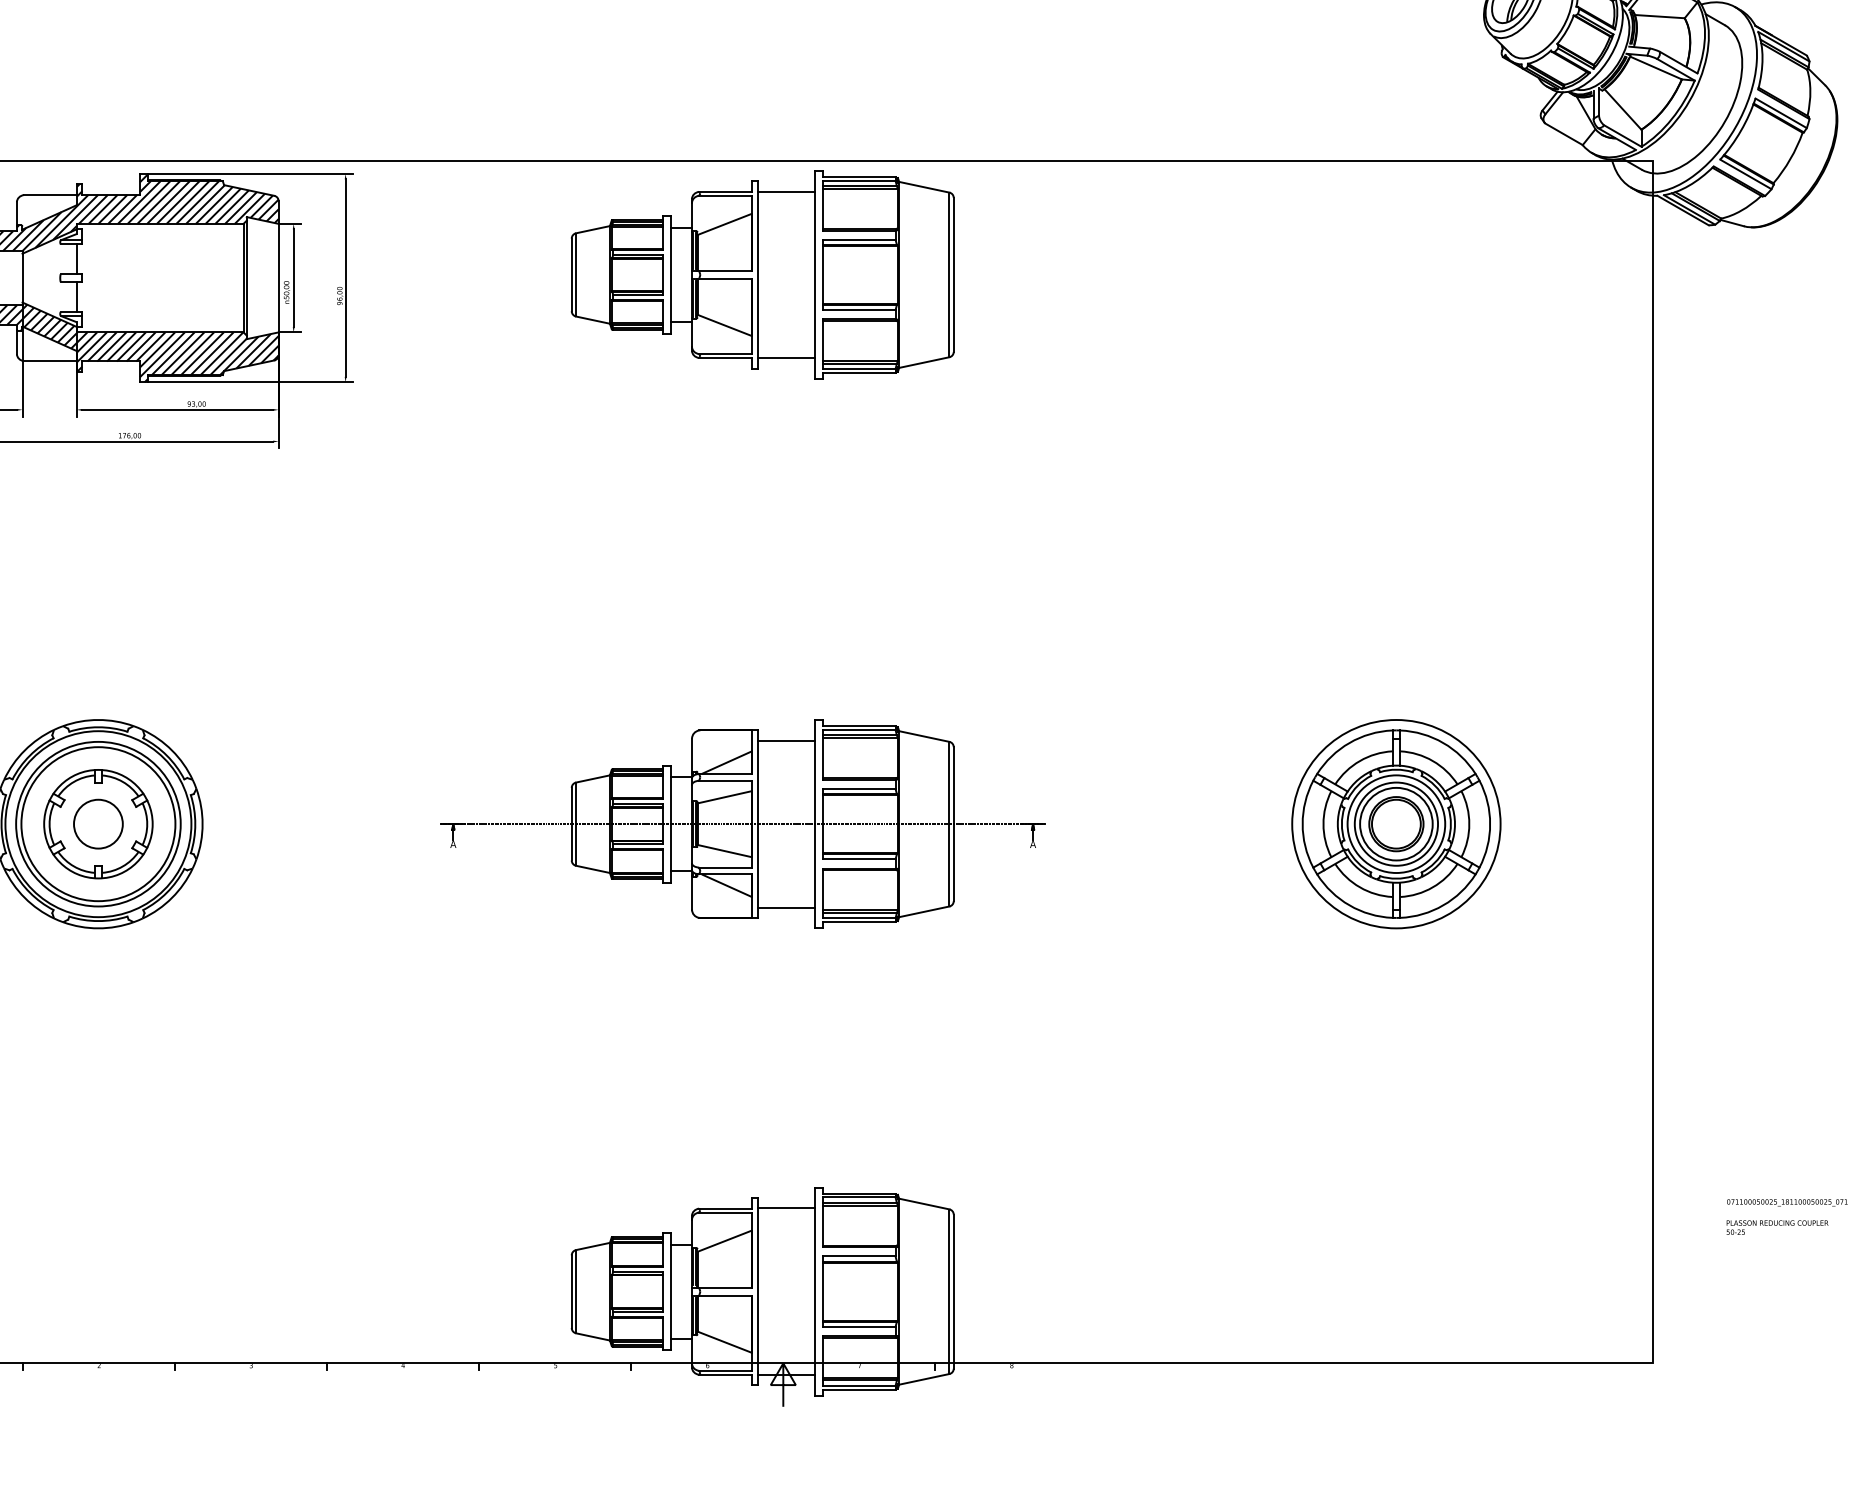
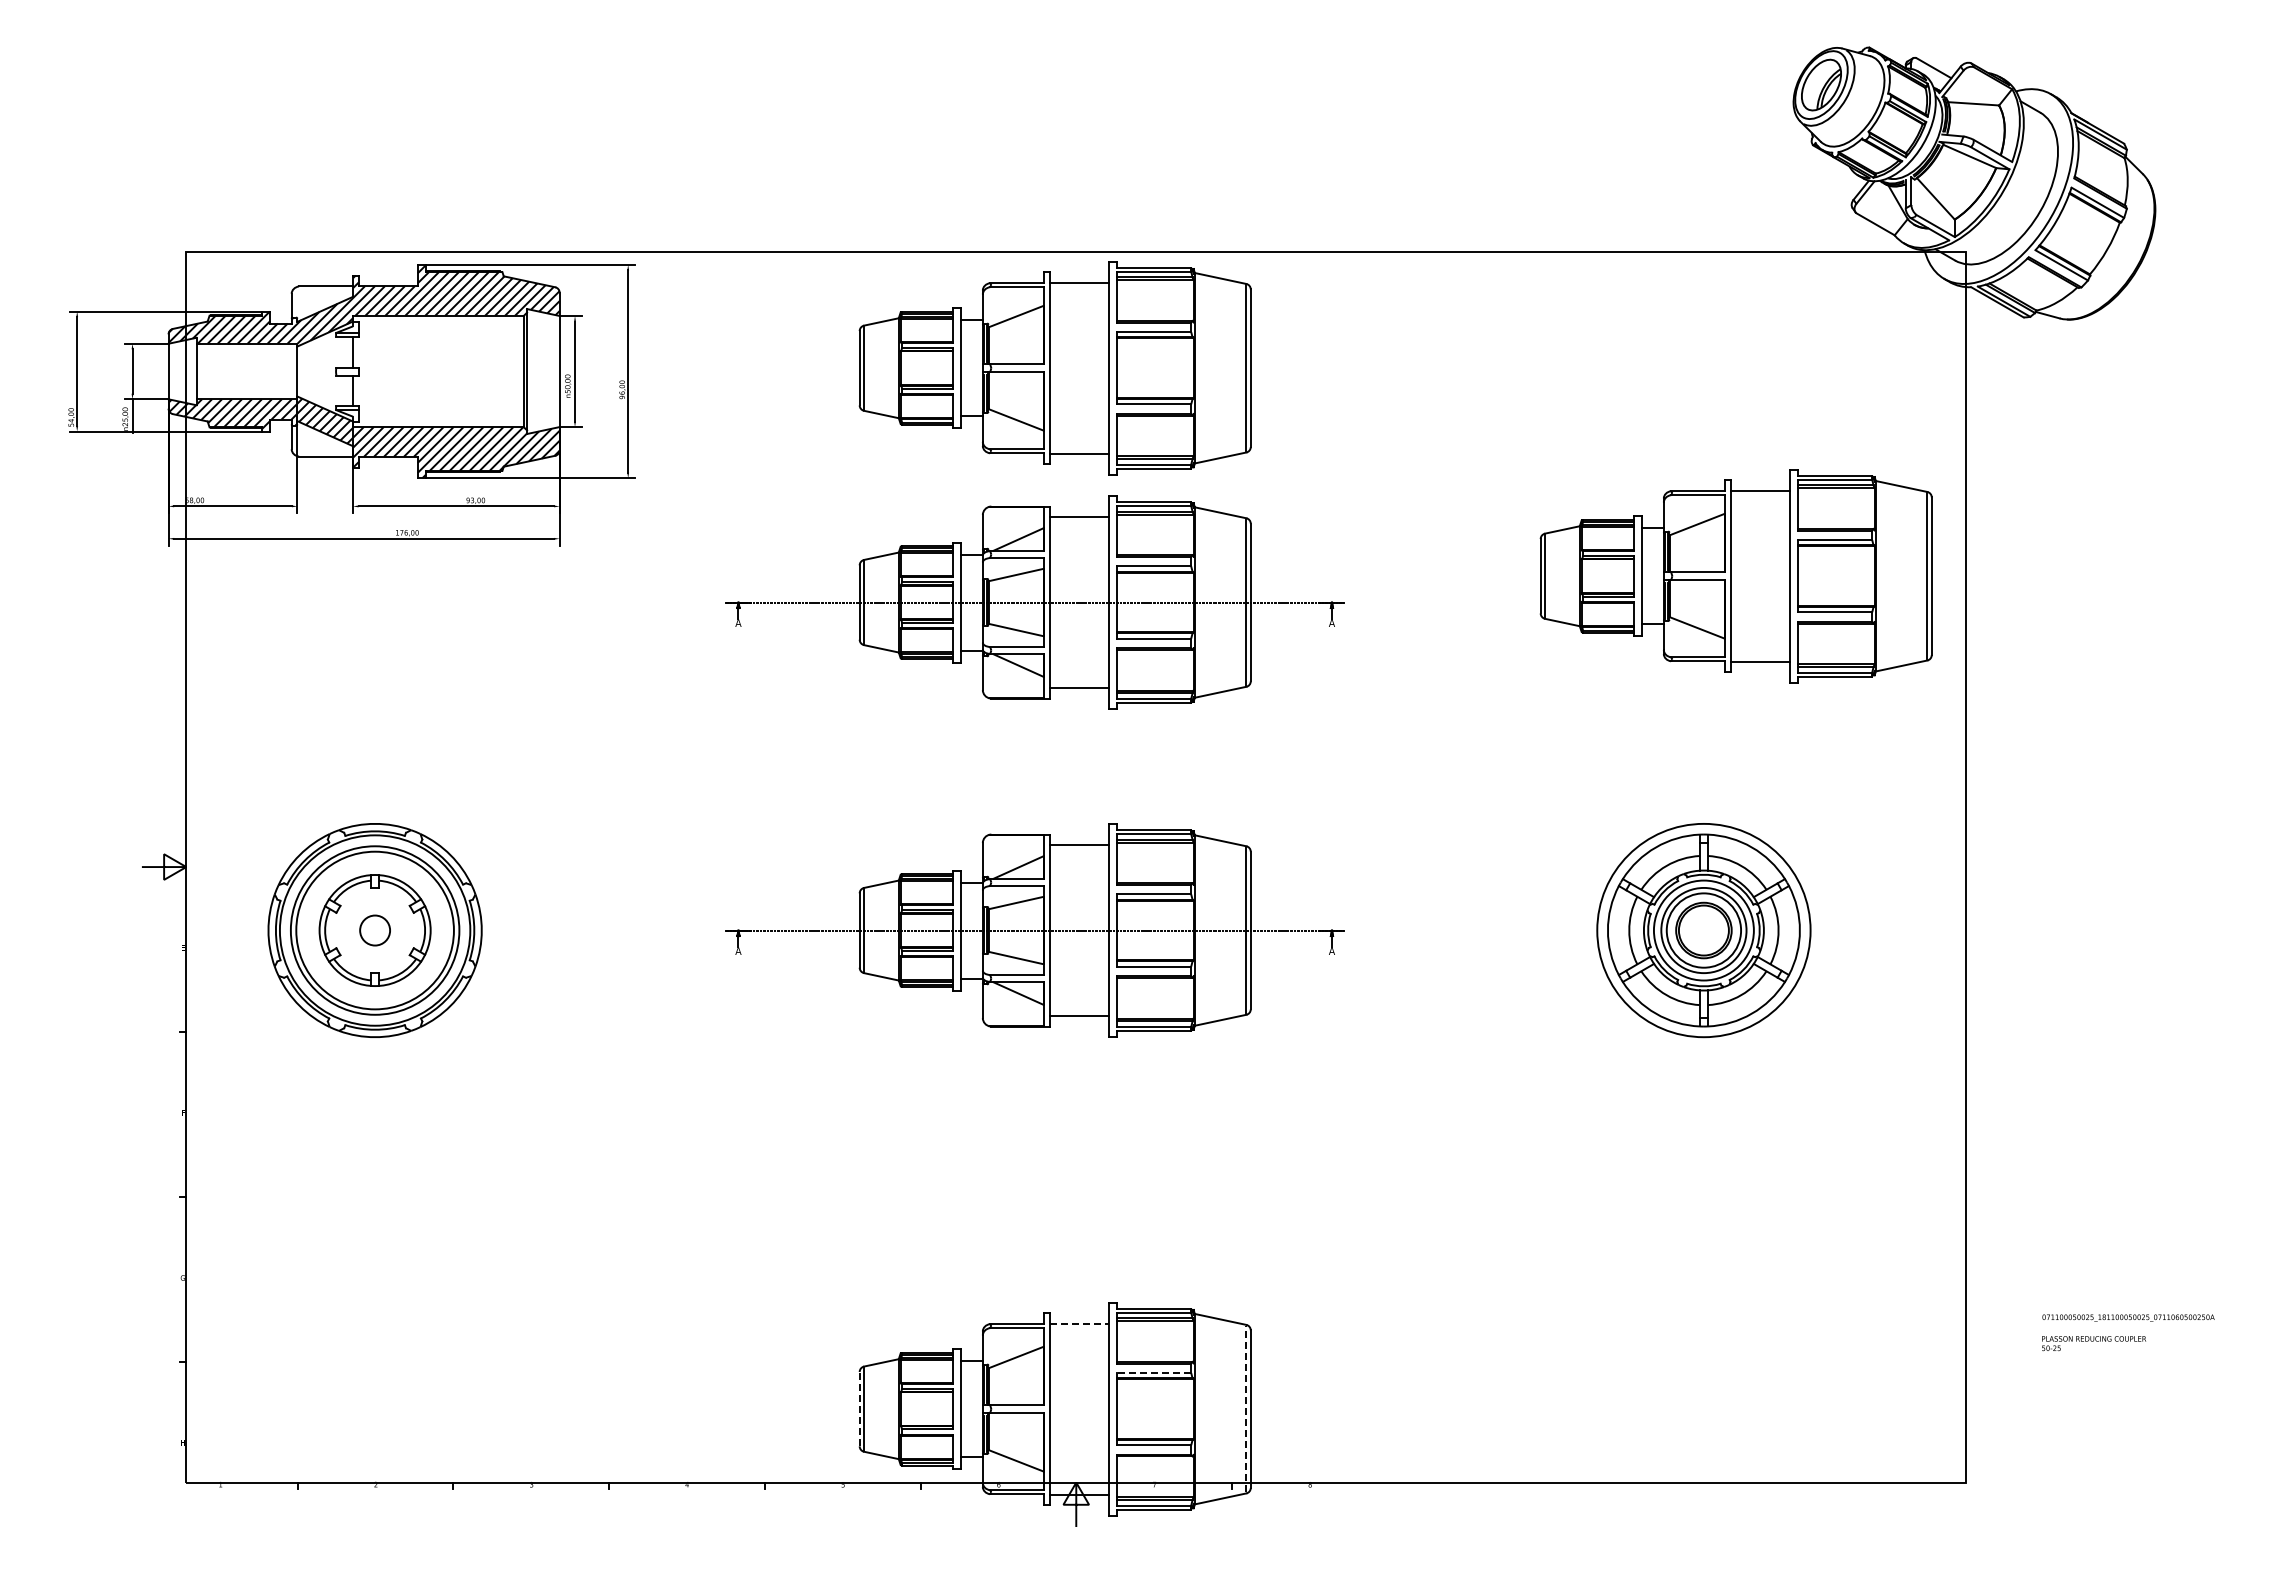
part: (1427, 478) -> (1735, 576), added
part: (742, 503) -> (1034, 602), added
circle: (98, 824) -> (375, 930), size x0.6
line: (786, 1208) -> (1079, 1323), solid -> dashed
line: (858, 1256) -> (1153, 1373), solid -> dashed
line: (571, 1291) -> (859, 1408), solid -> dashed
line: (949, 1291) -> (1246, 1408), solid -> dashed

